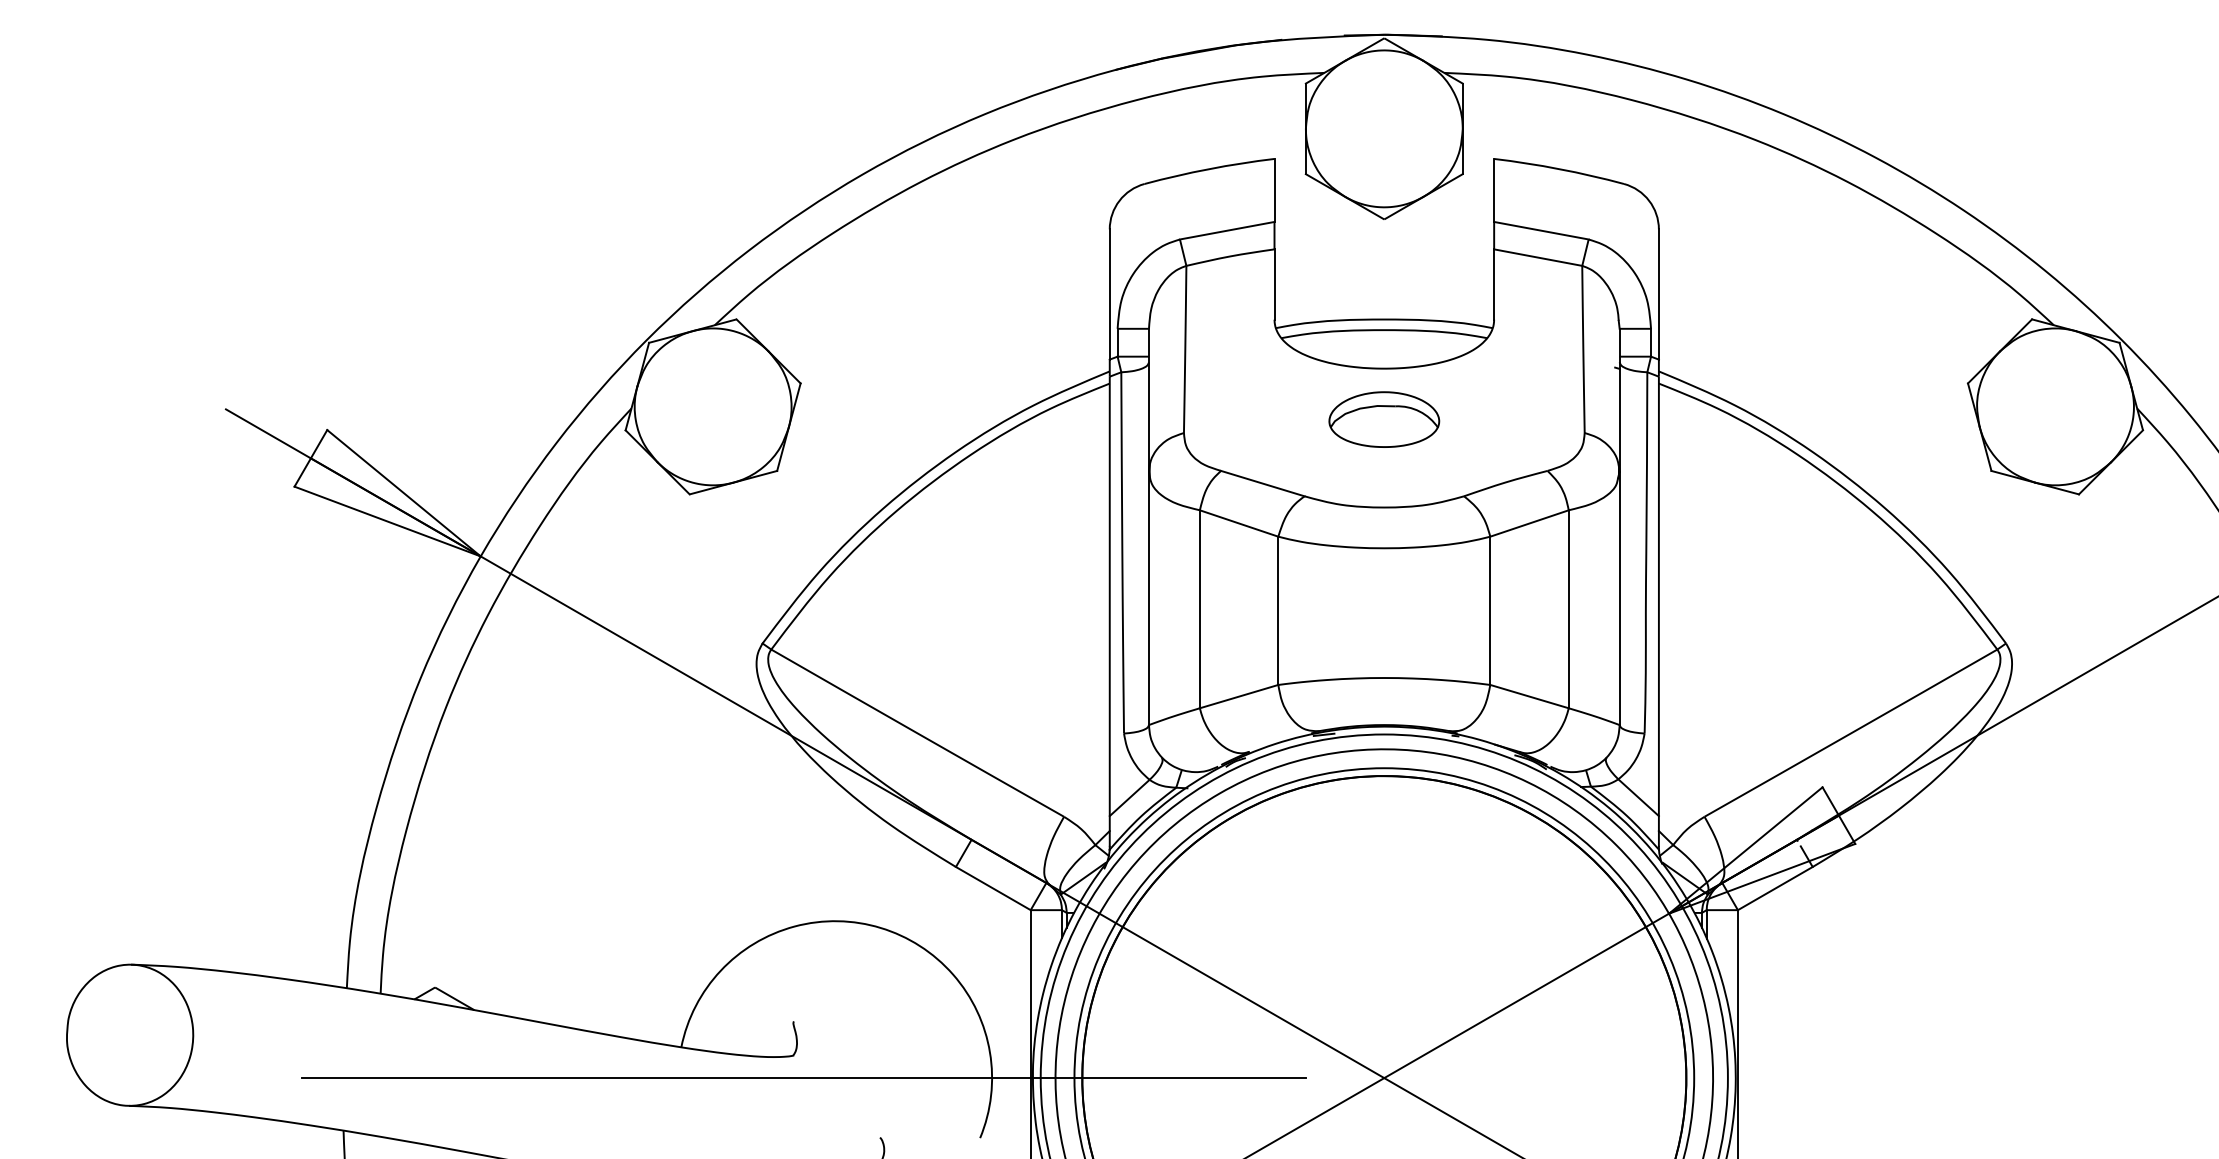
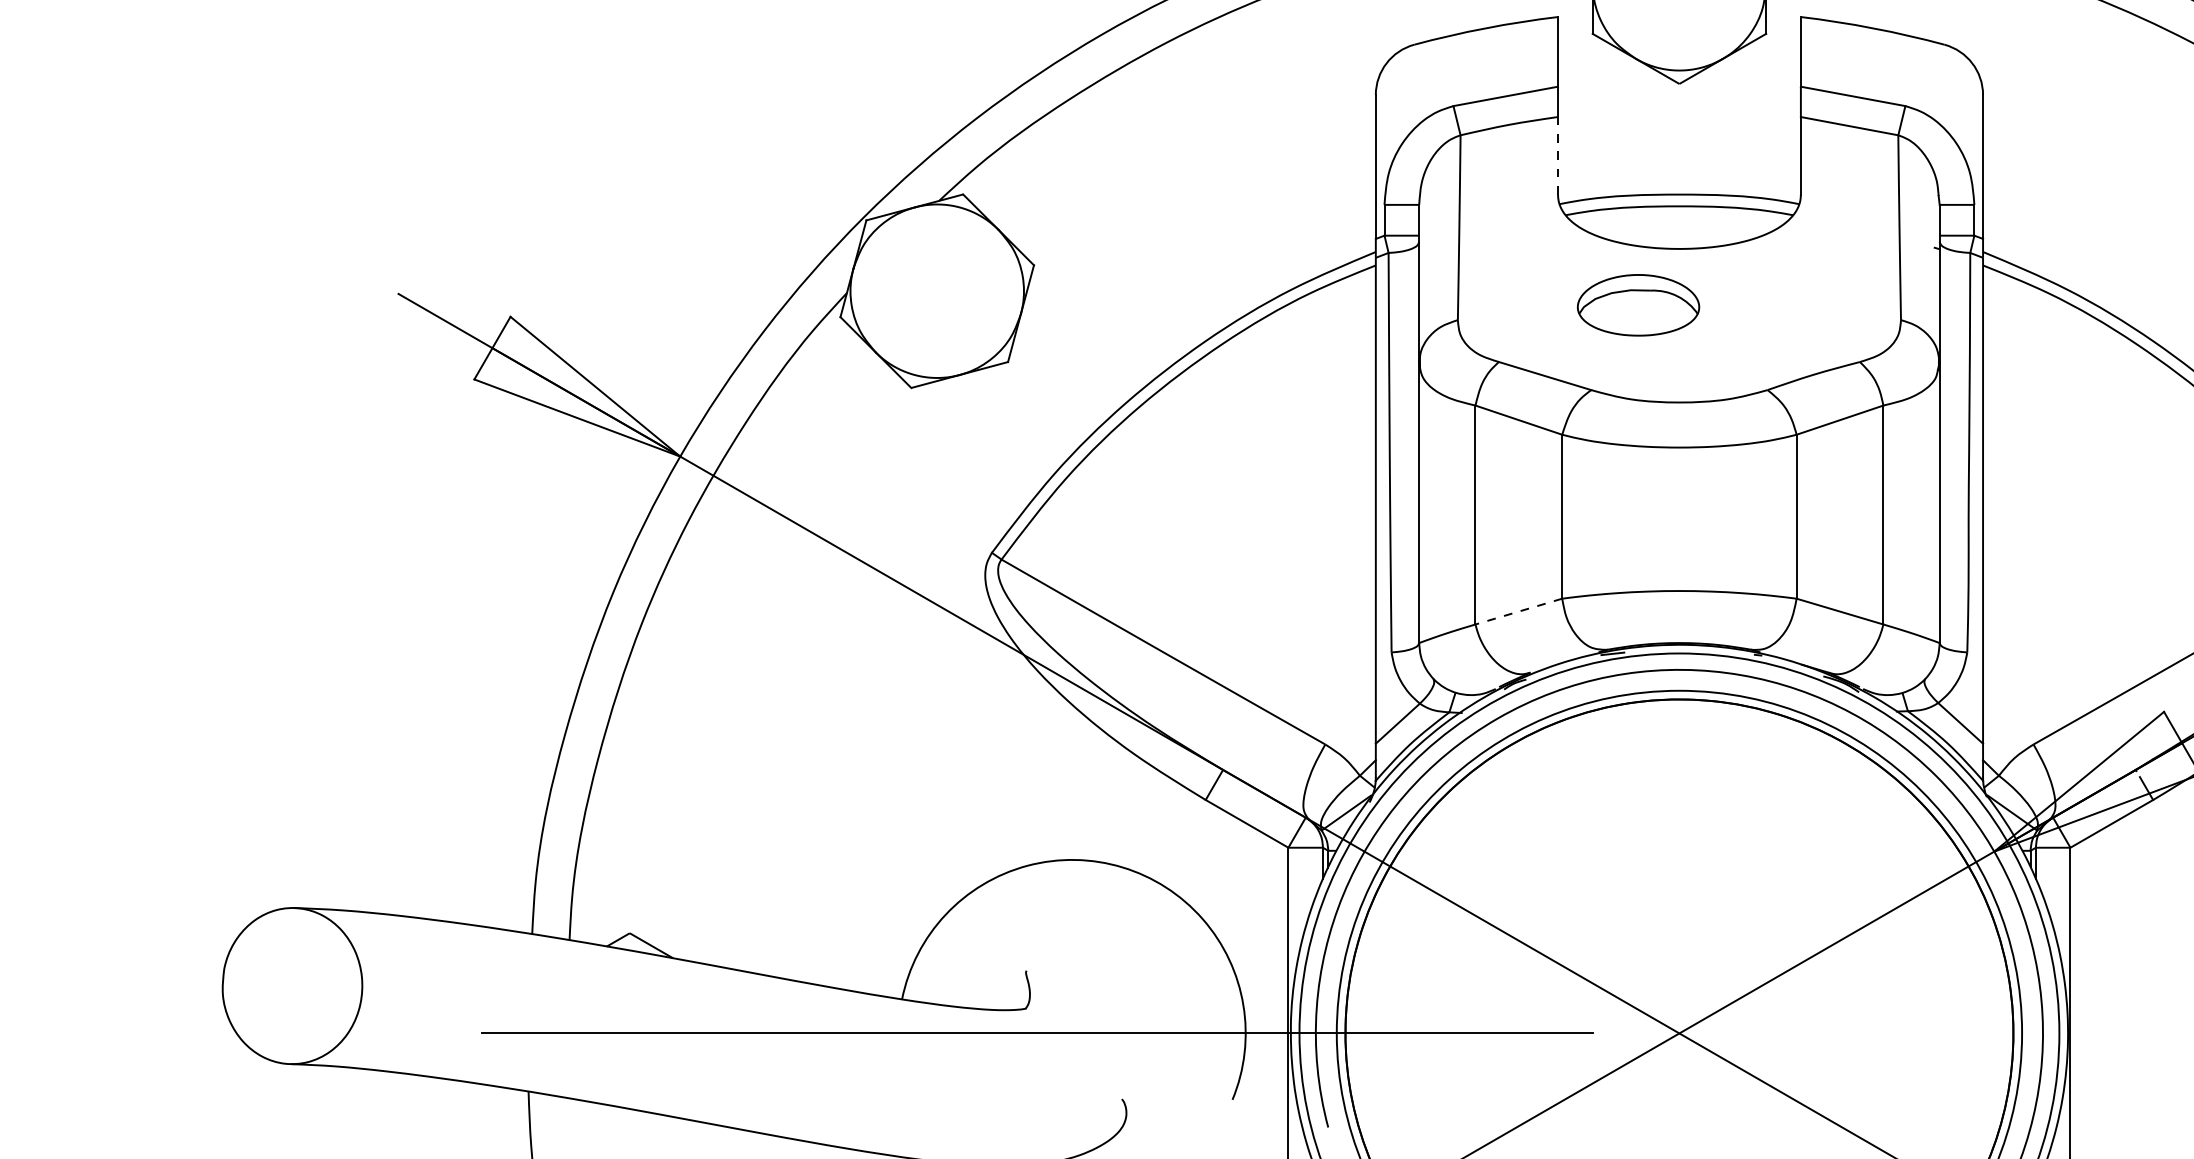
line: (1274, 284) -> (1557, 155), solid -> dashed
part: (1384, 419) -> (1638, 305), moved
line: (1239, 696) -> (1519, 611), solid -> dashed

